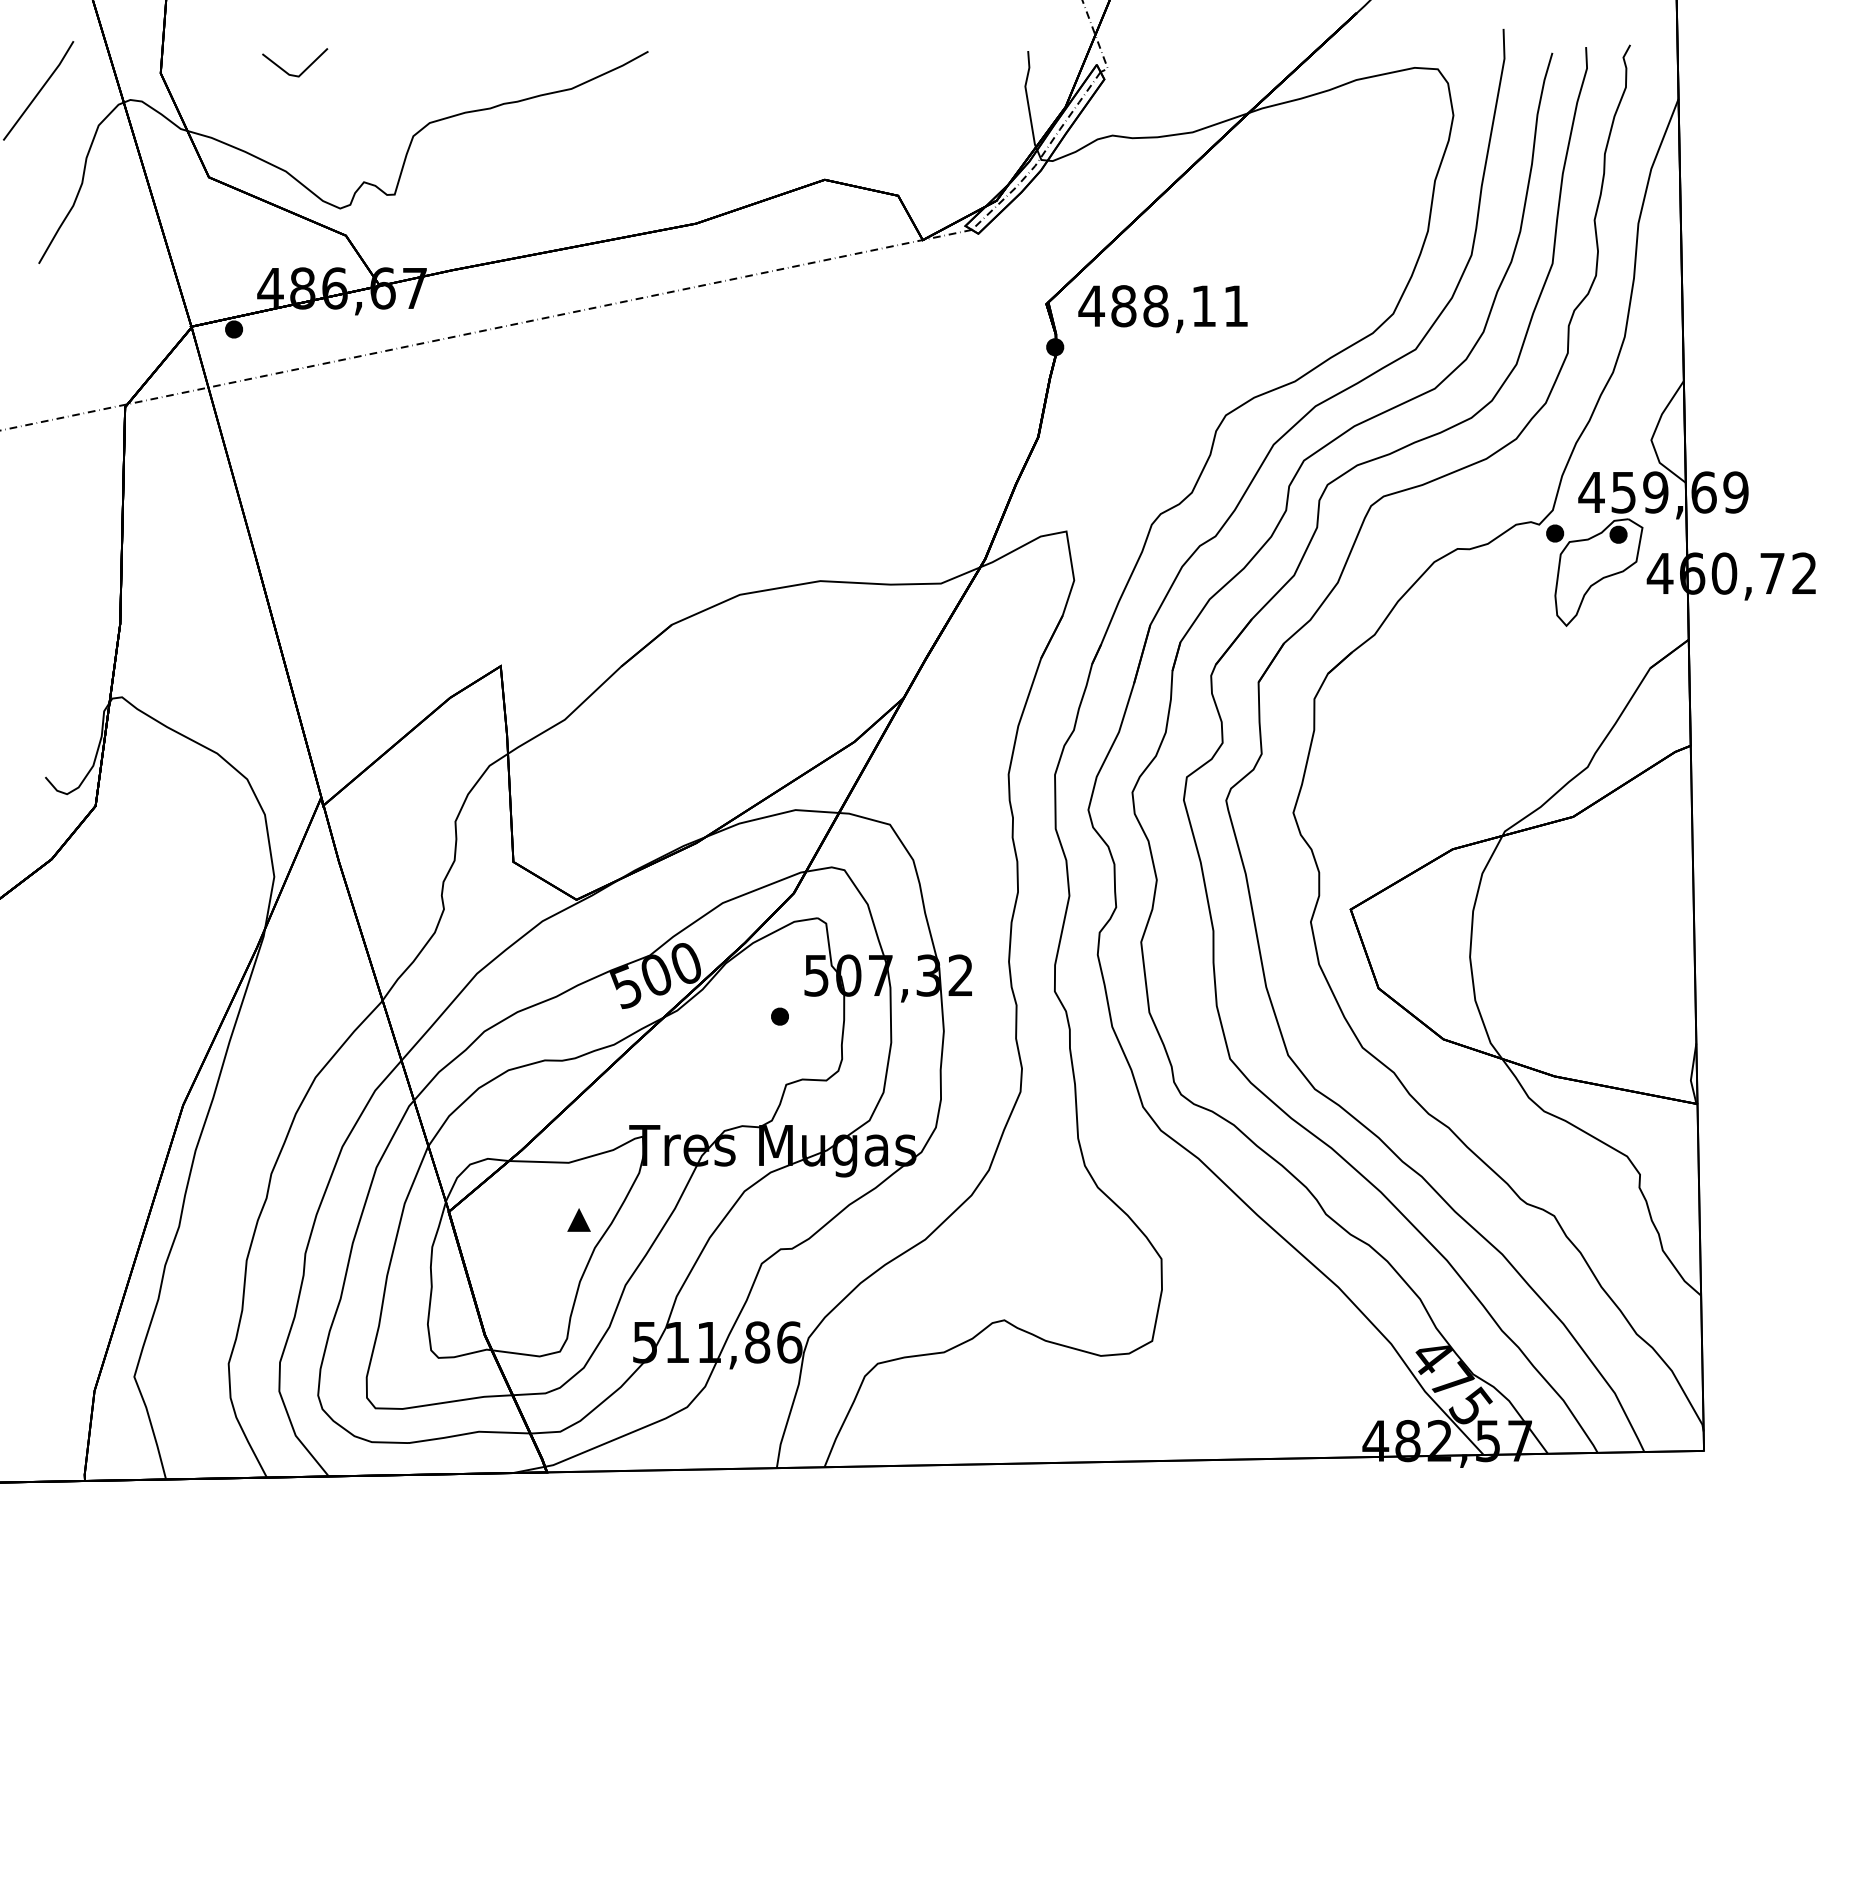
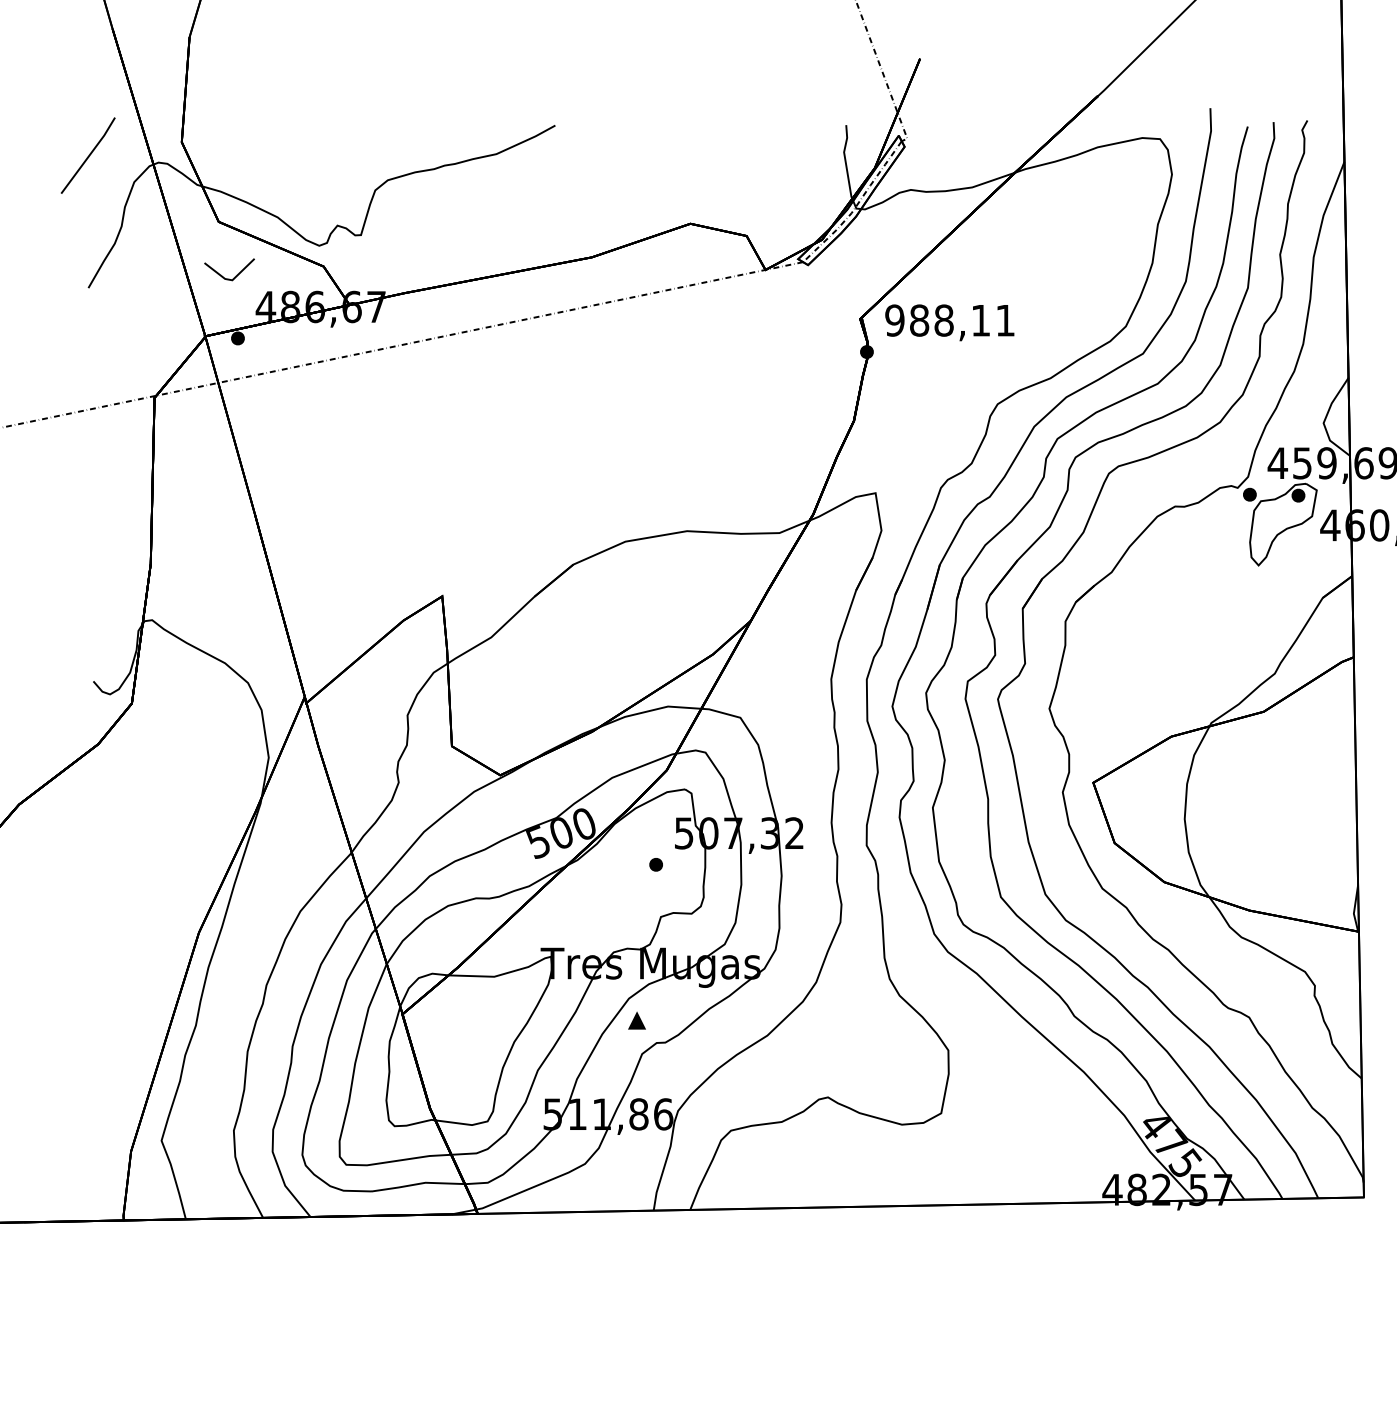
line: (303, 70) -> (235, 275), moved
text: (1091, 306) -> (894, 320), 488,11 -> 988,11
part: (578, 1219) -> (636, 1020), moved

